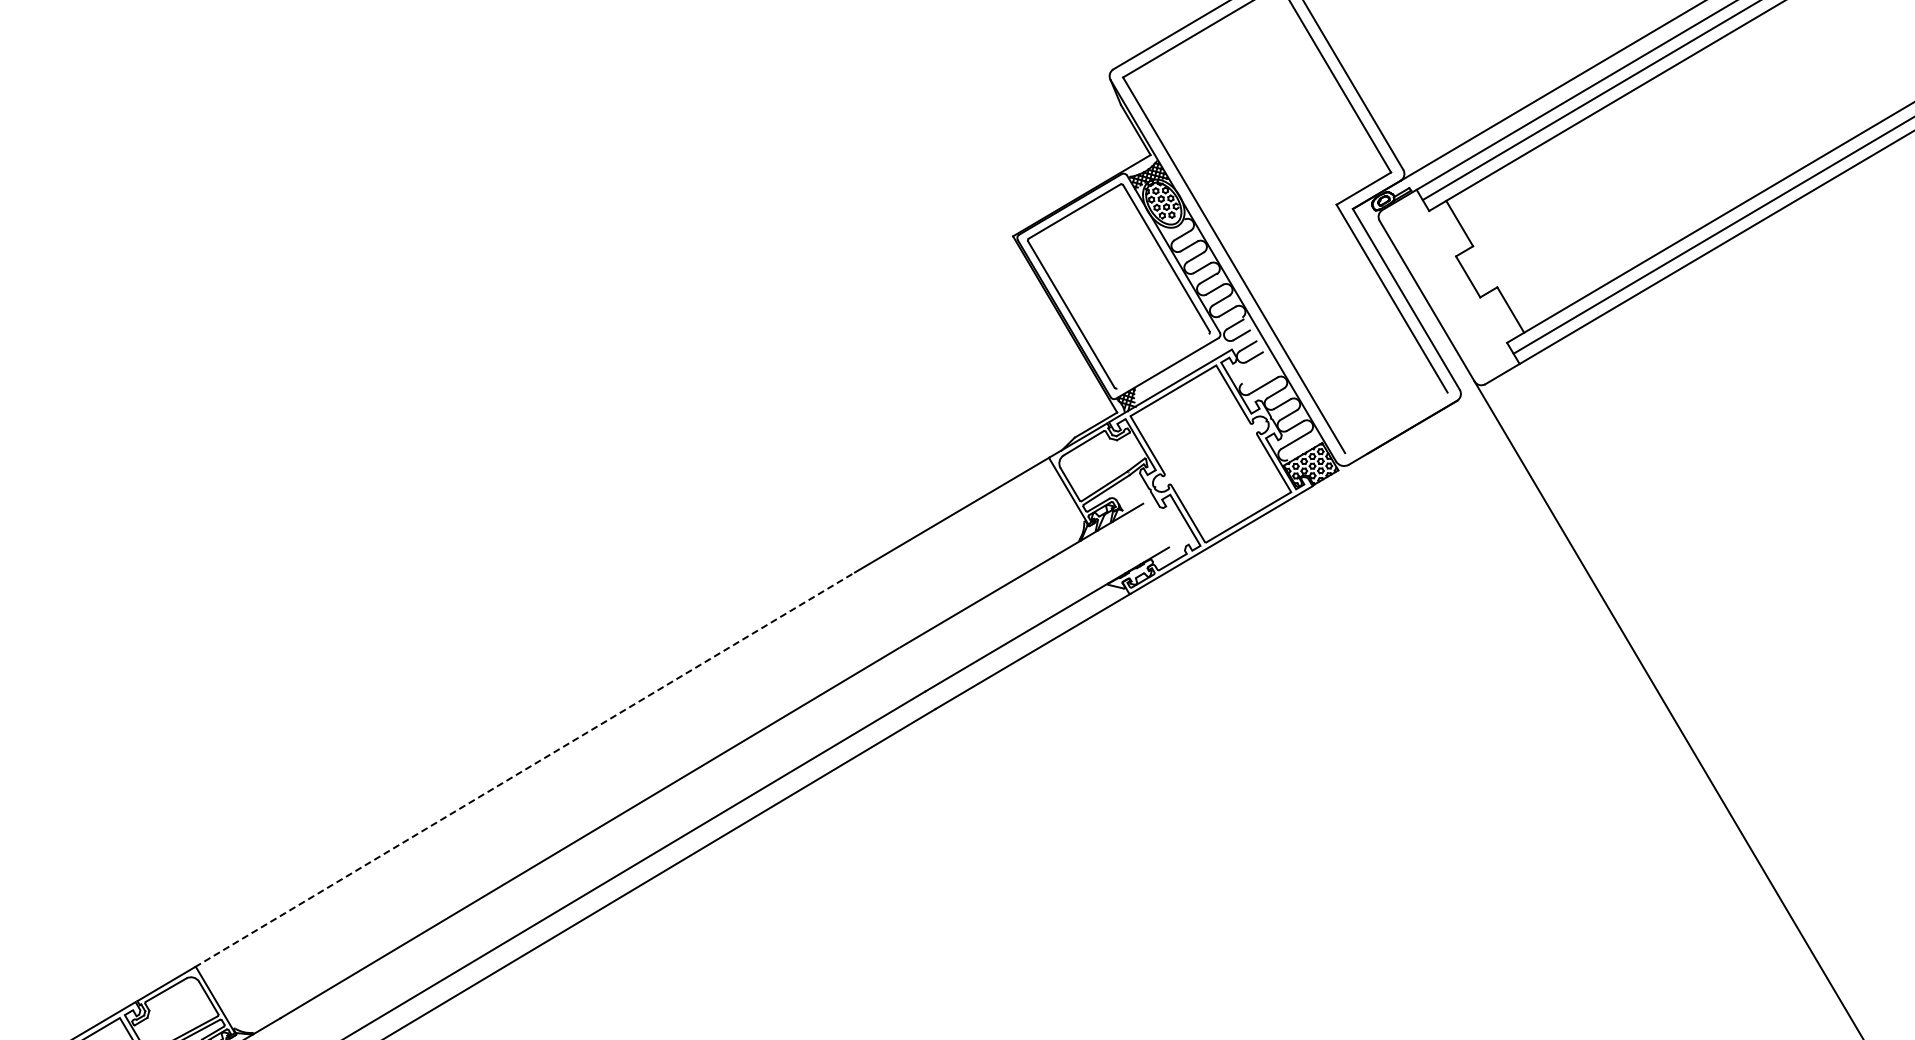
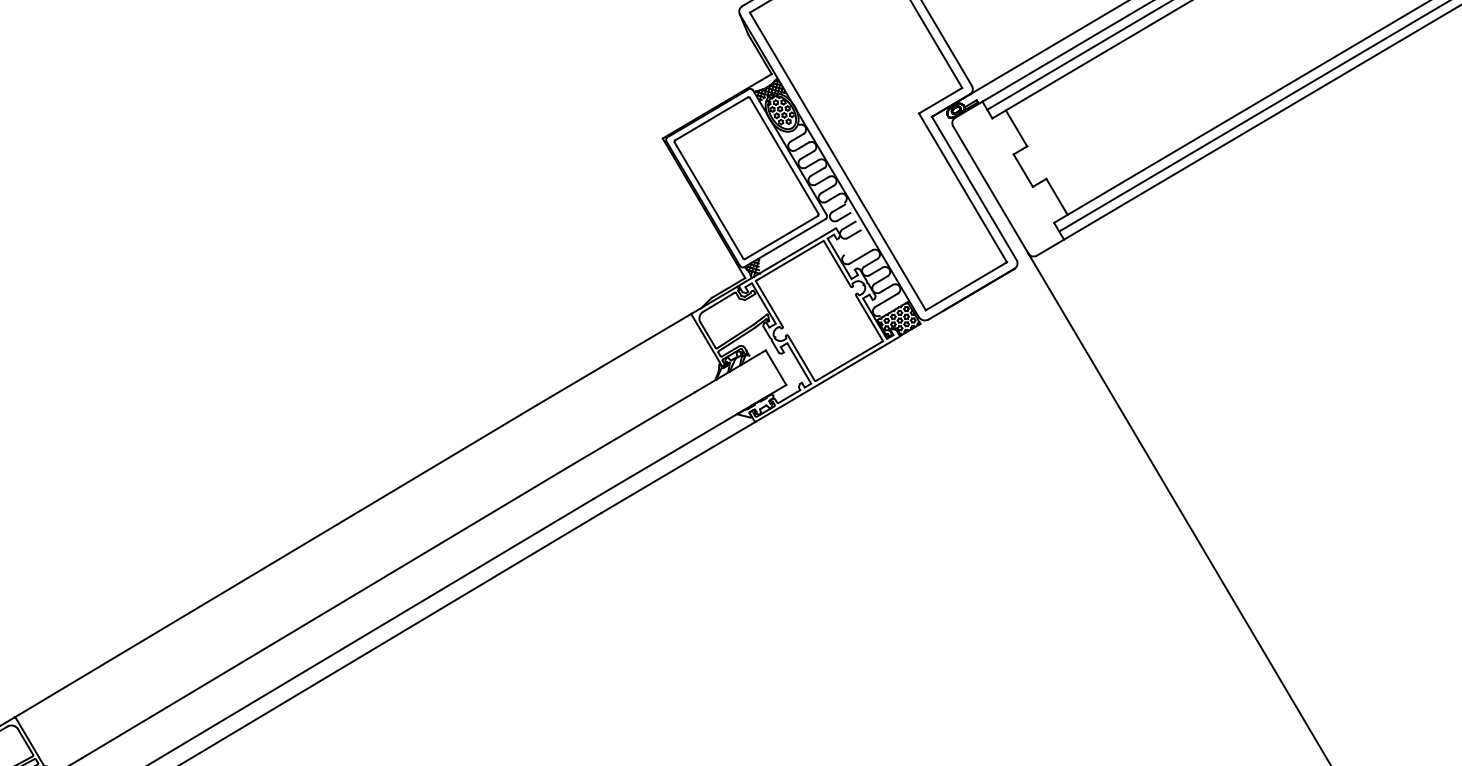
line: (1162, 361) -> (781, 237), added
line: (1396, 422) -> (966, 285), added
line: (1156, 525) -> (776, 367), added
line: (524, 769) -> (275, 560), dashed -> solid

